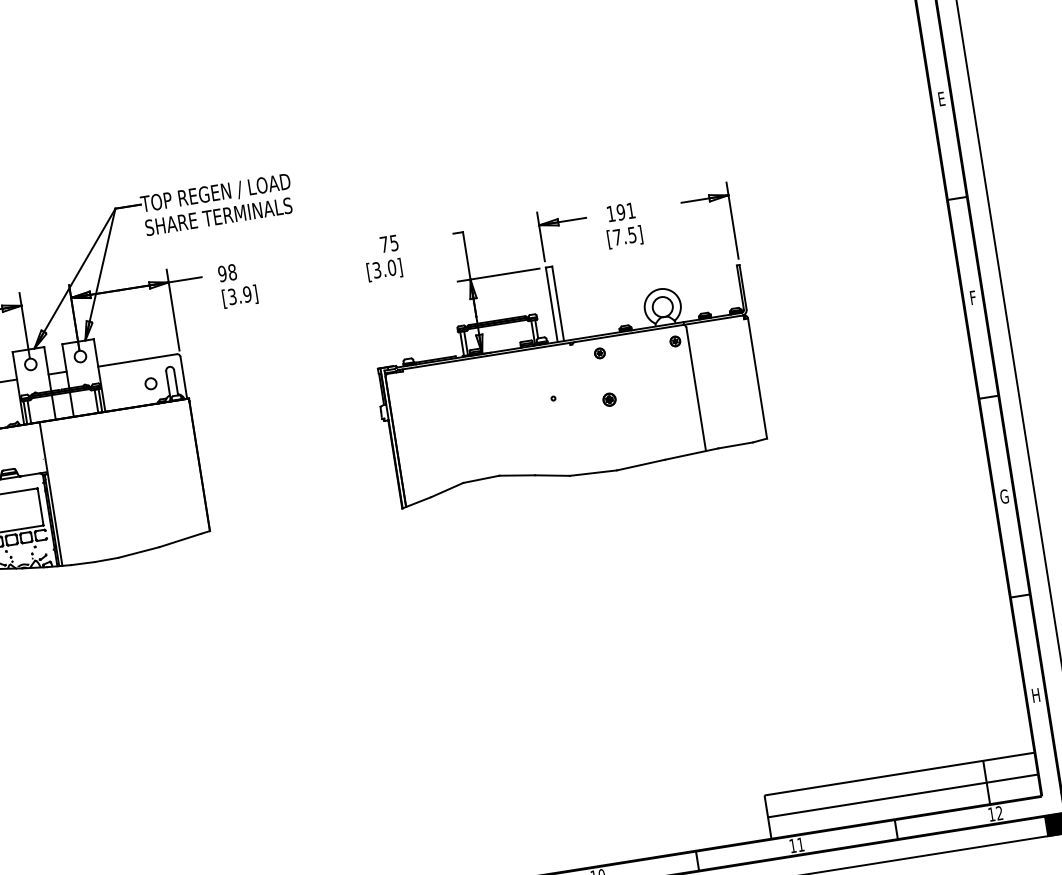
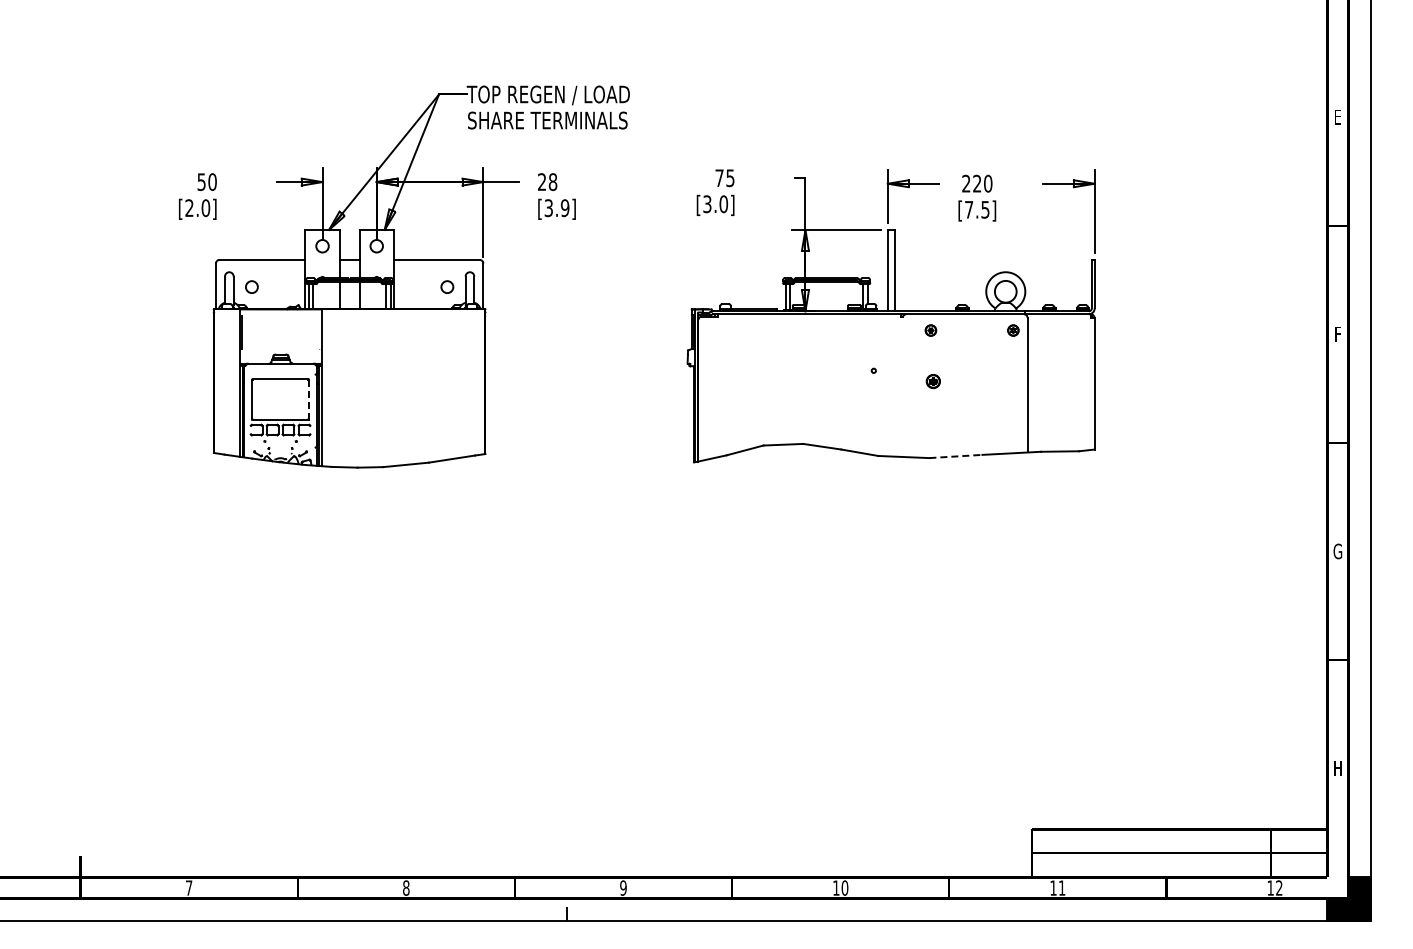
text: (621, 212) -> (977, 183), 191 -> 220
text: (221, 273) -> (541, 181), 98 -> 28
line: (640, 465) -> (955, 456), solid -> dashed
line: (40, 507) -> (308, 400), solid -> dashed

